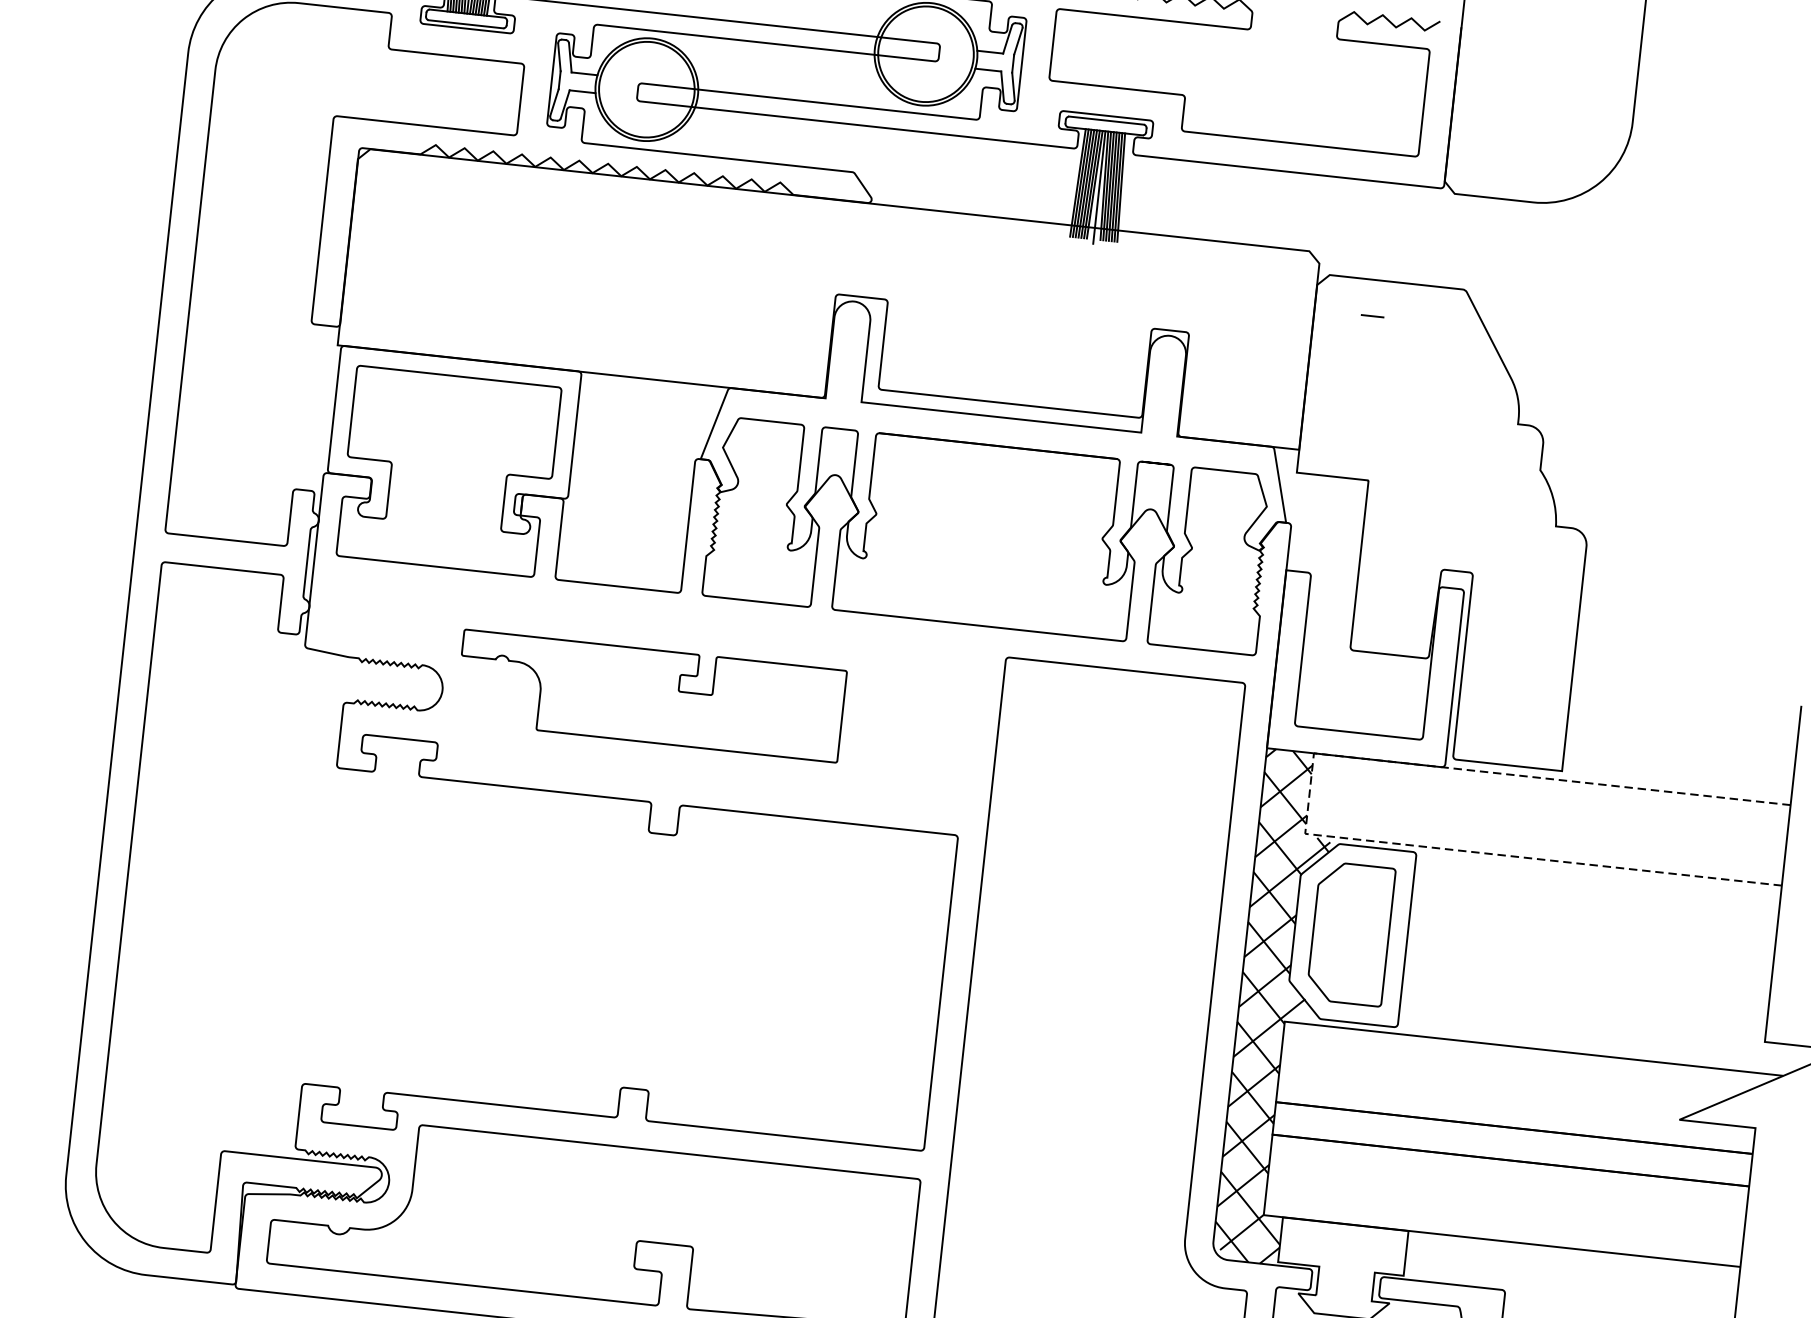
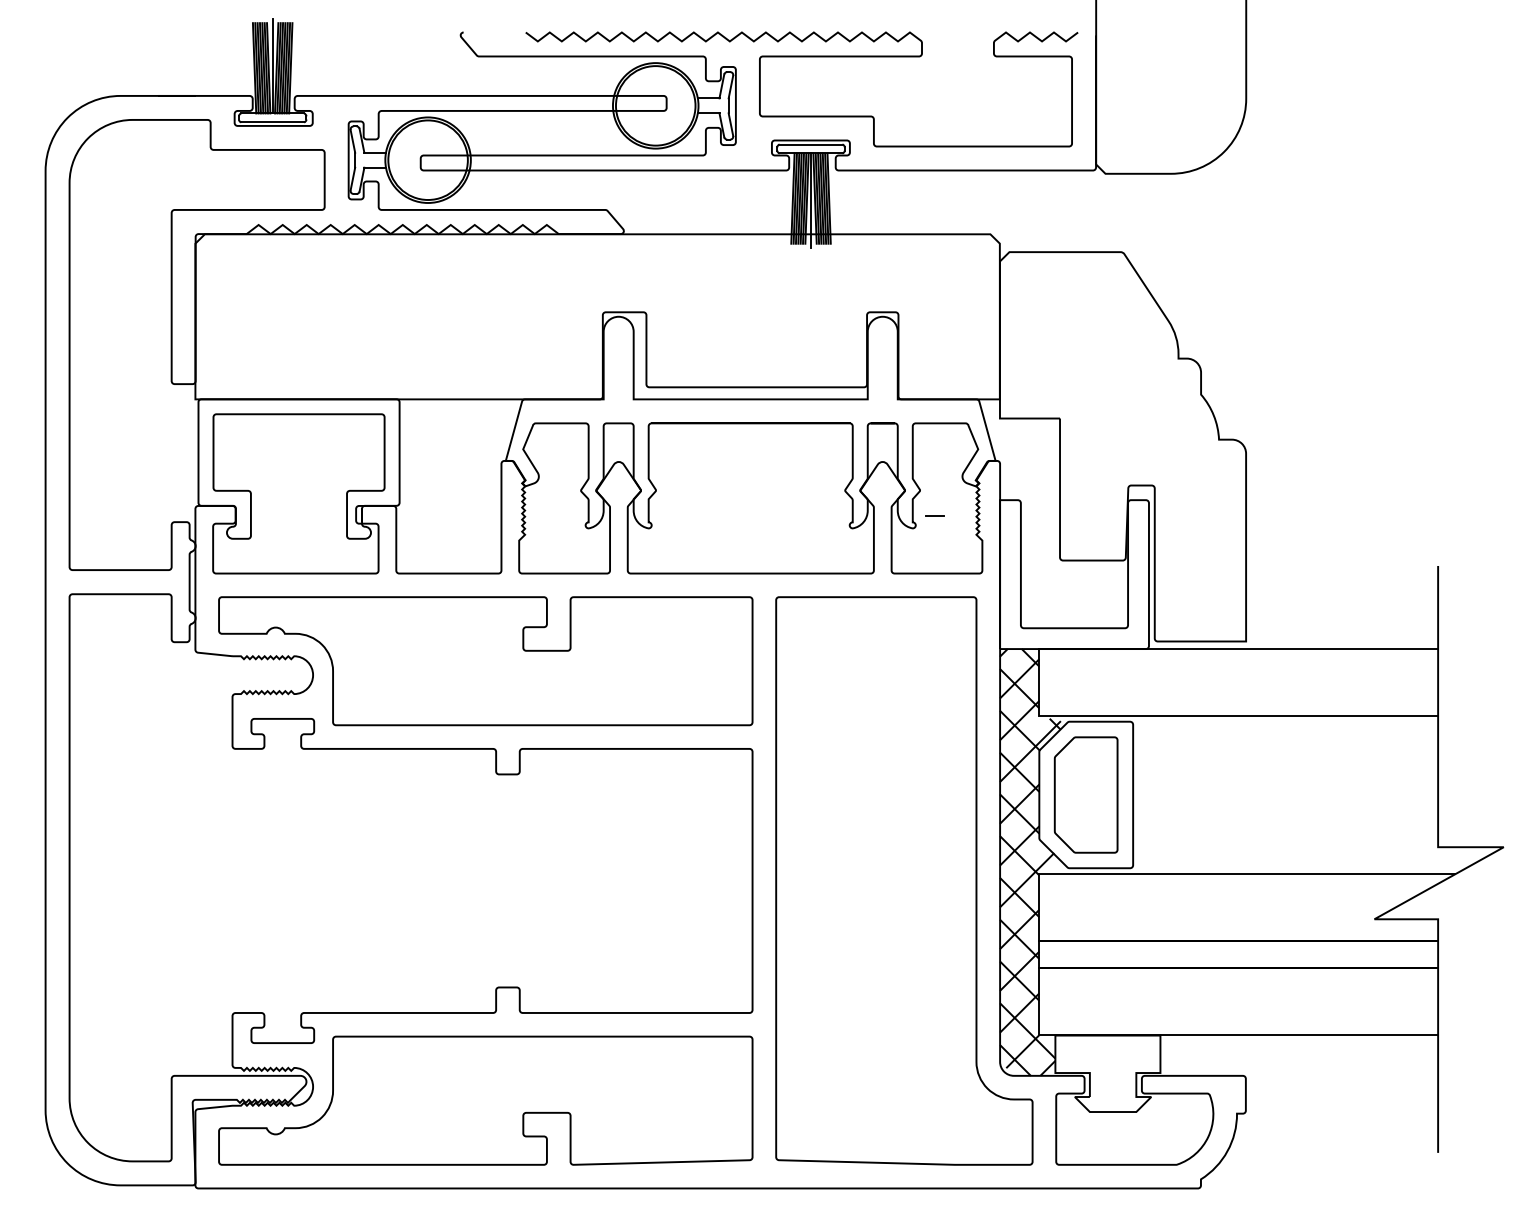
line: (1372, 315) -> (934, 515), moved
part: (650, 696) -> (485, 661), size x1.67
line: (1309, 793) -> (1039, 682), dashed -> solid

